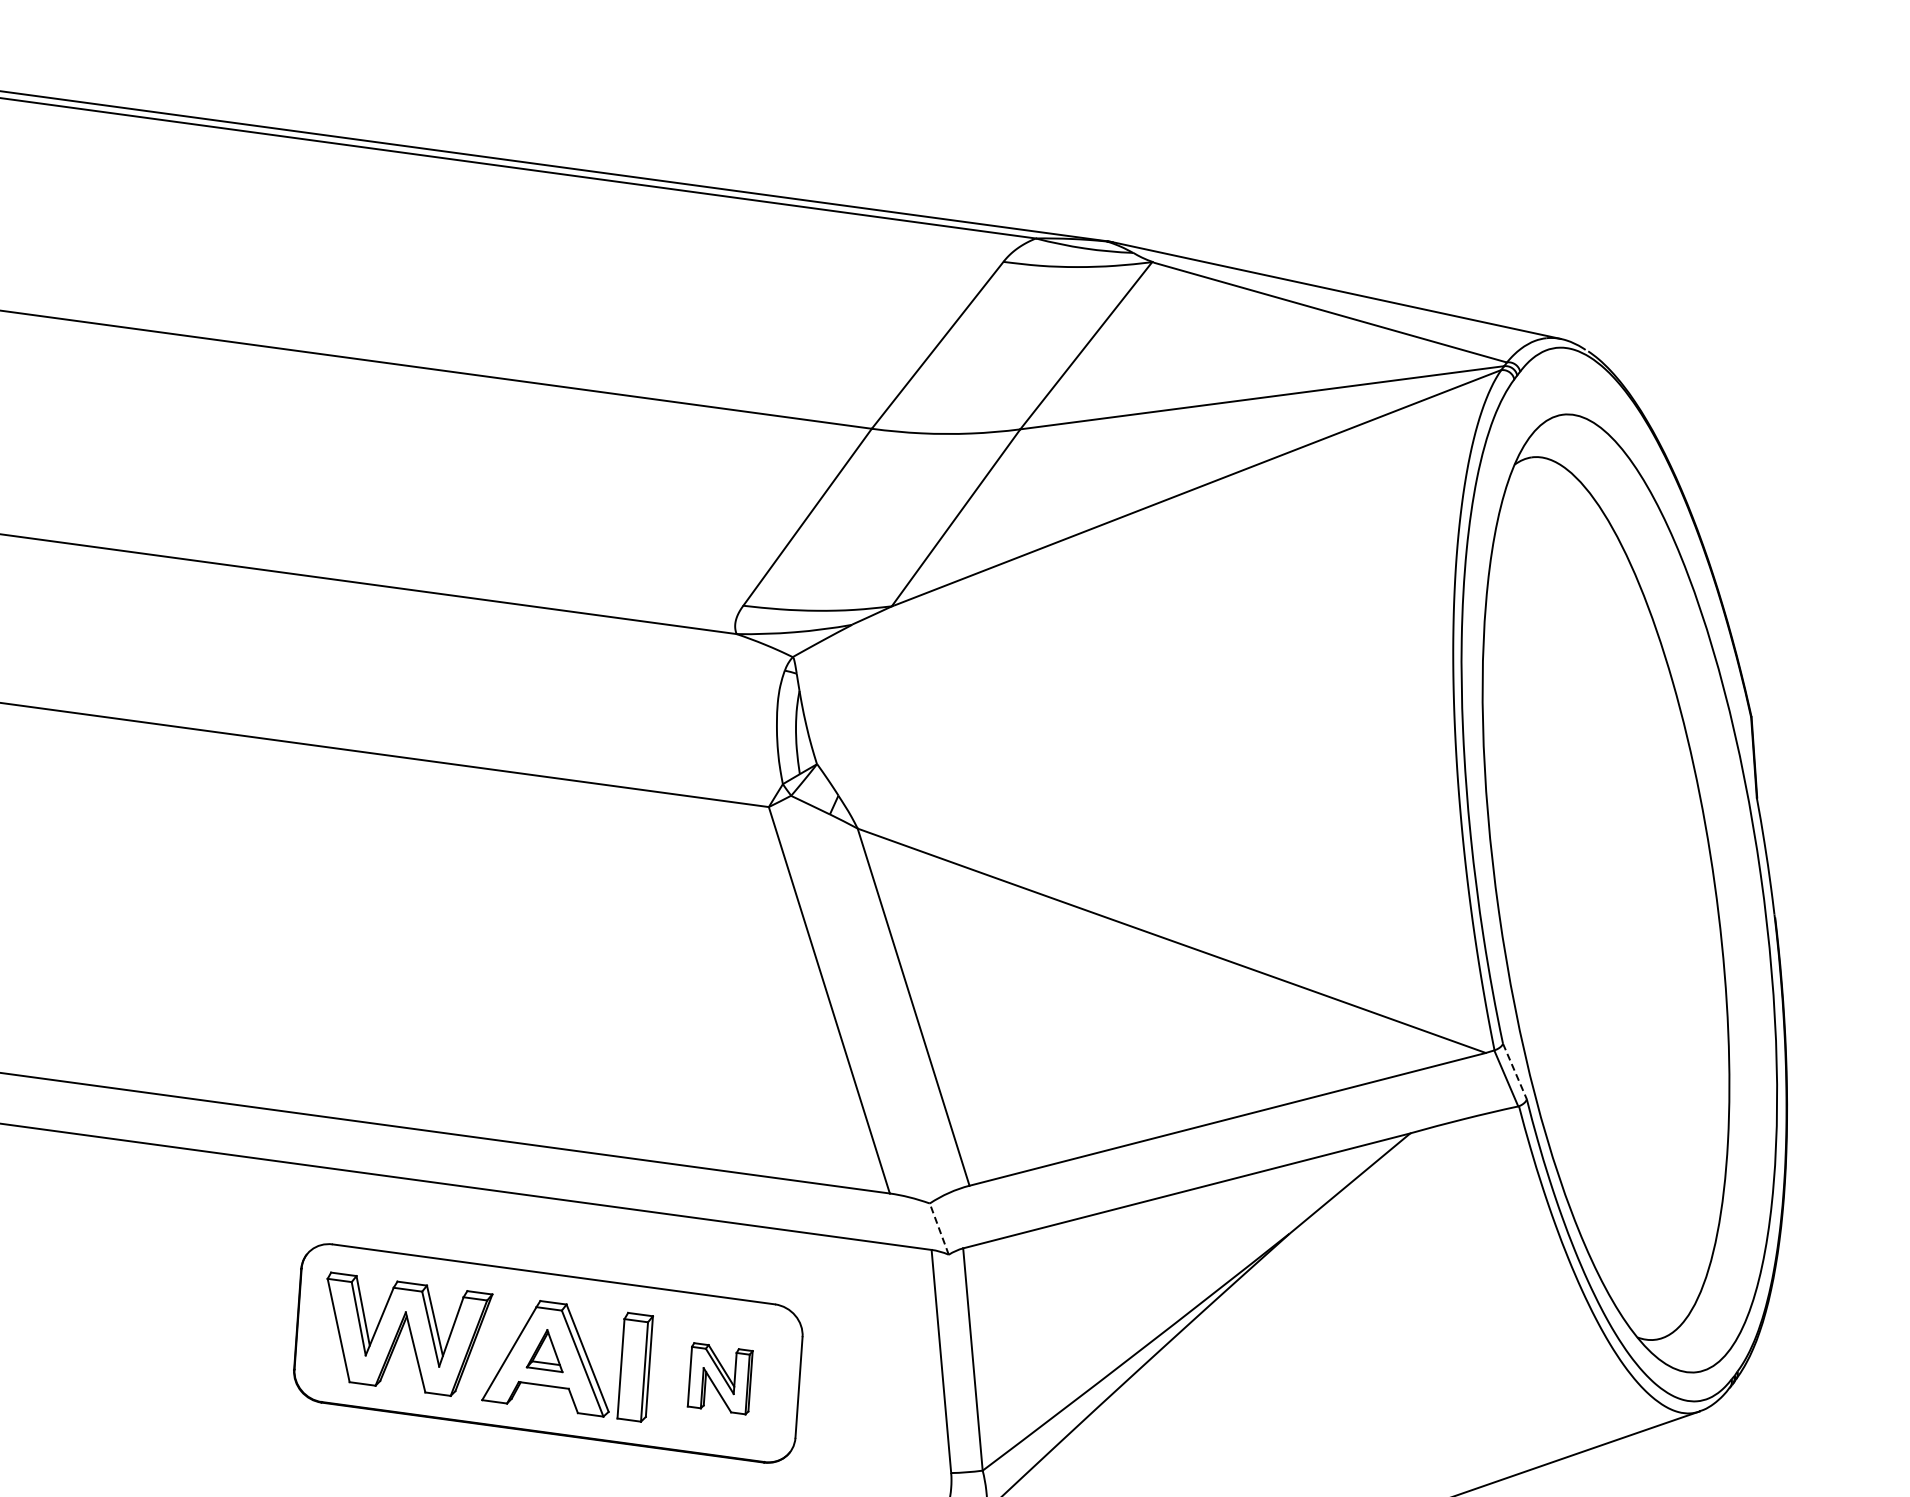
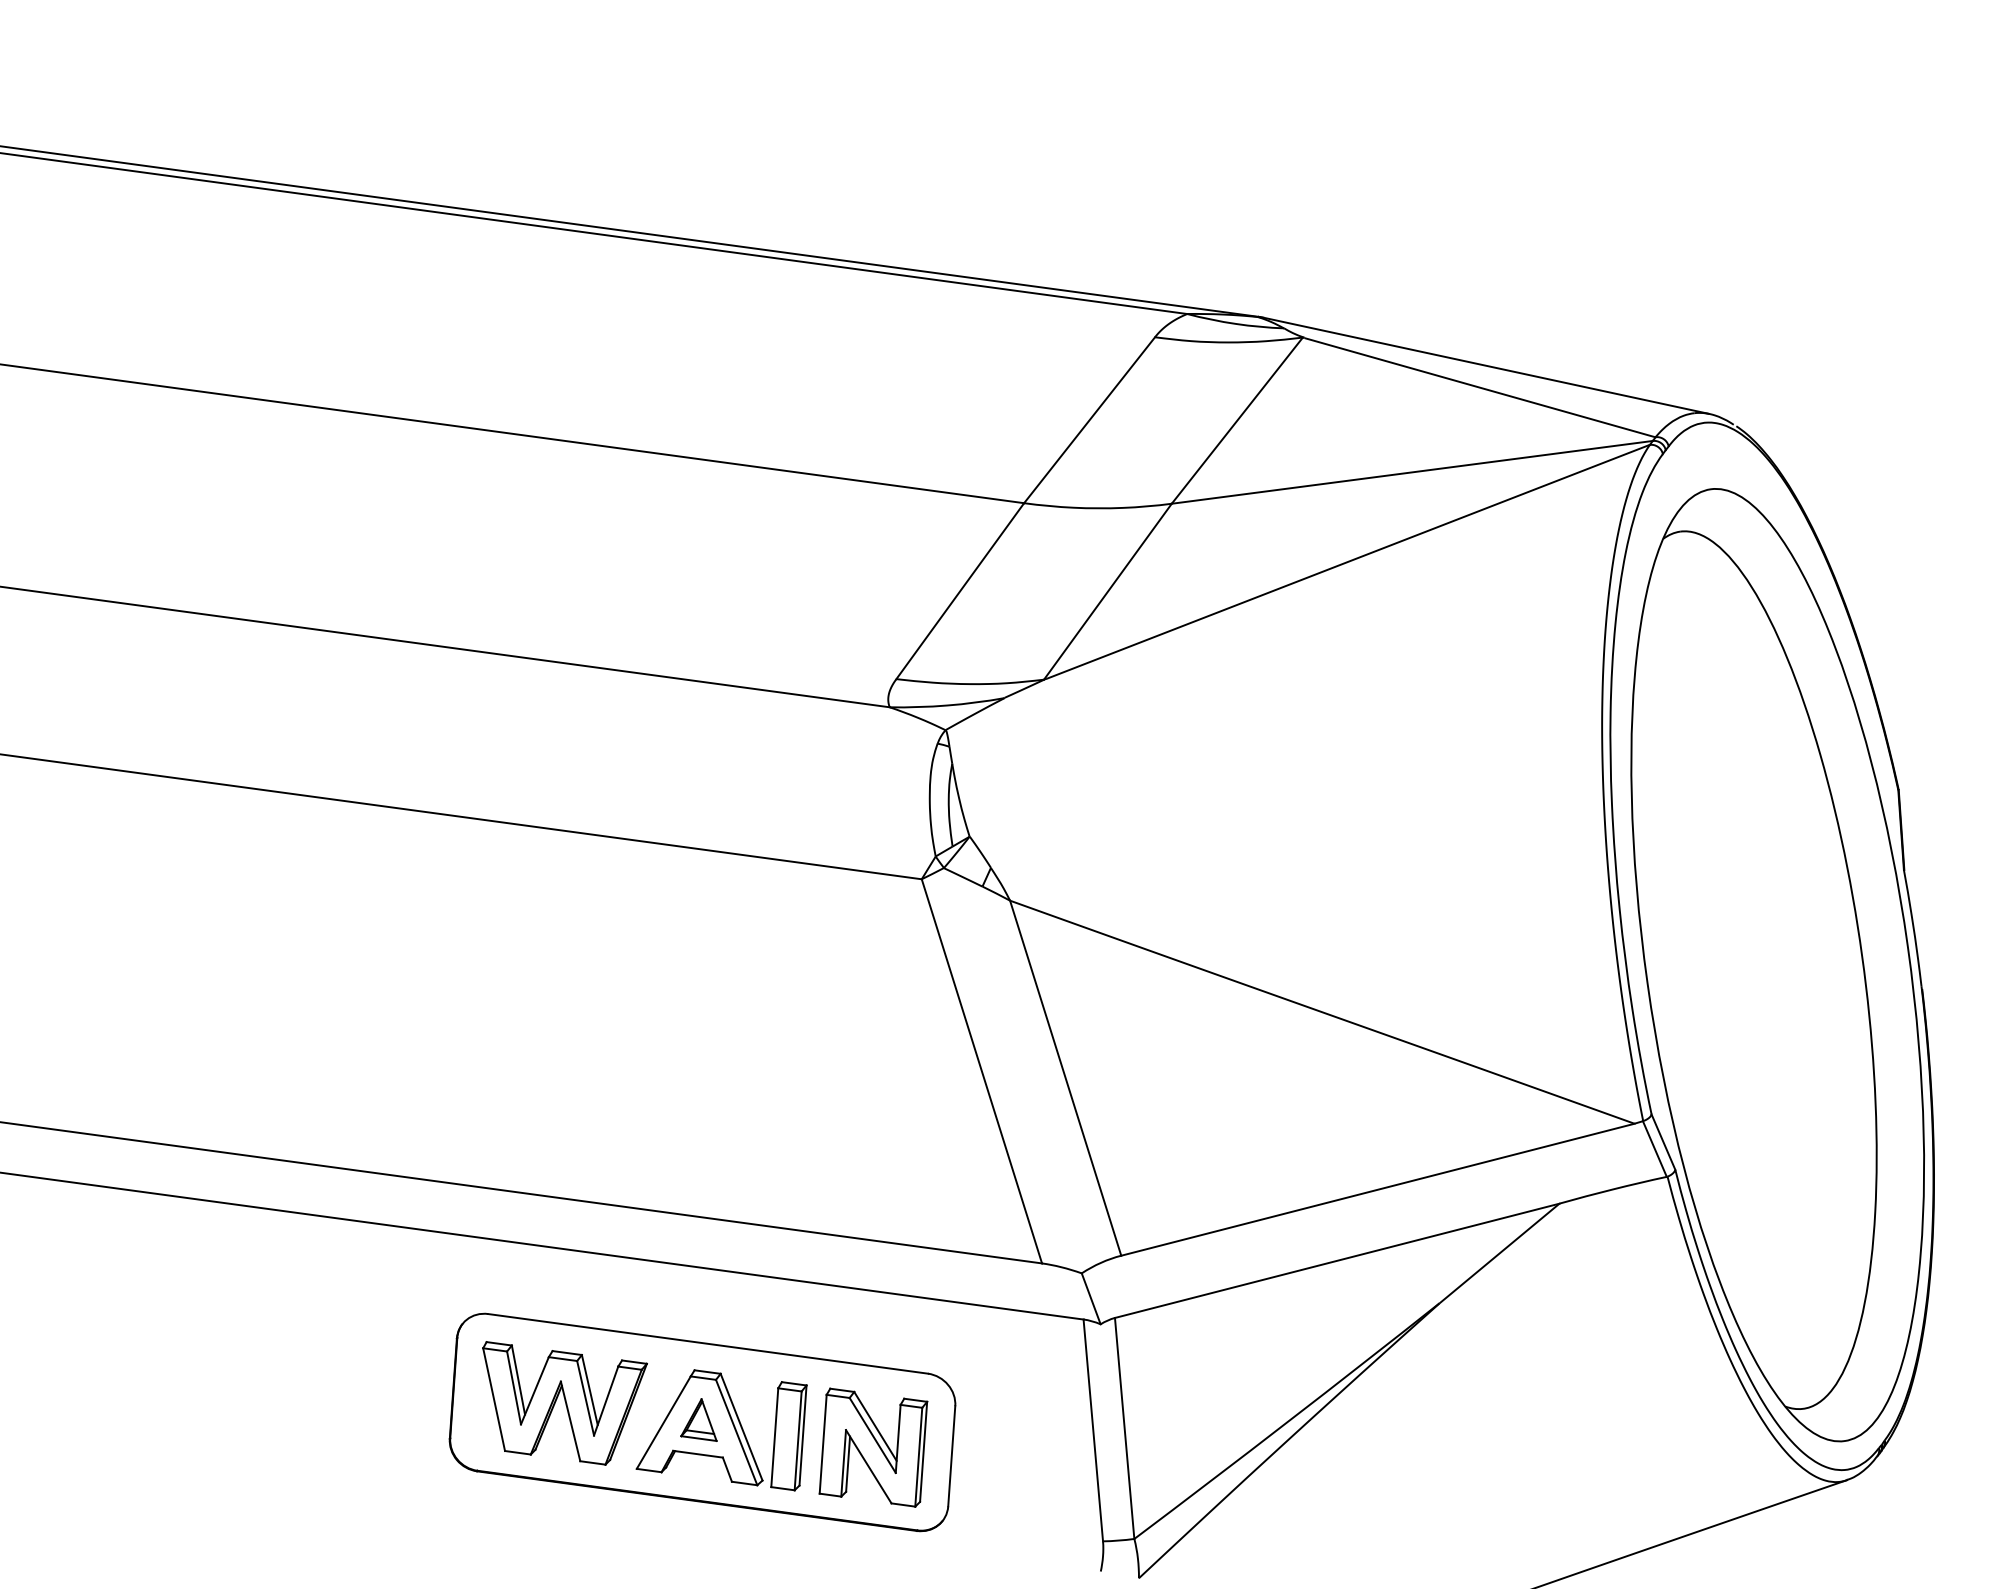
line: (1514, 1071) -> (1663, 1142), dashed -> solid
line: (939, 1228) -> (1091, 1298), dashed -> solid
part: (720, 1378) -> (873, 1447), size x1.67

